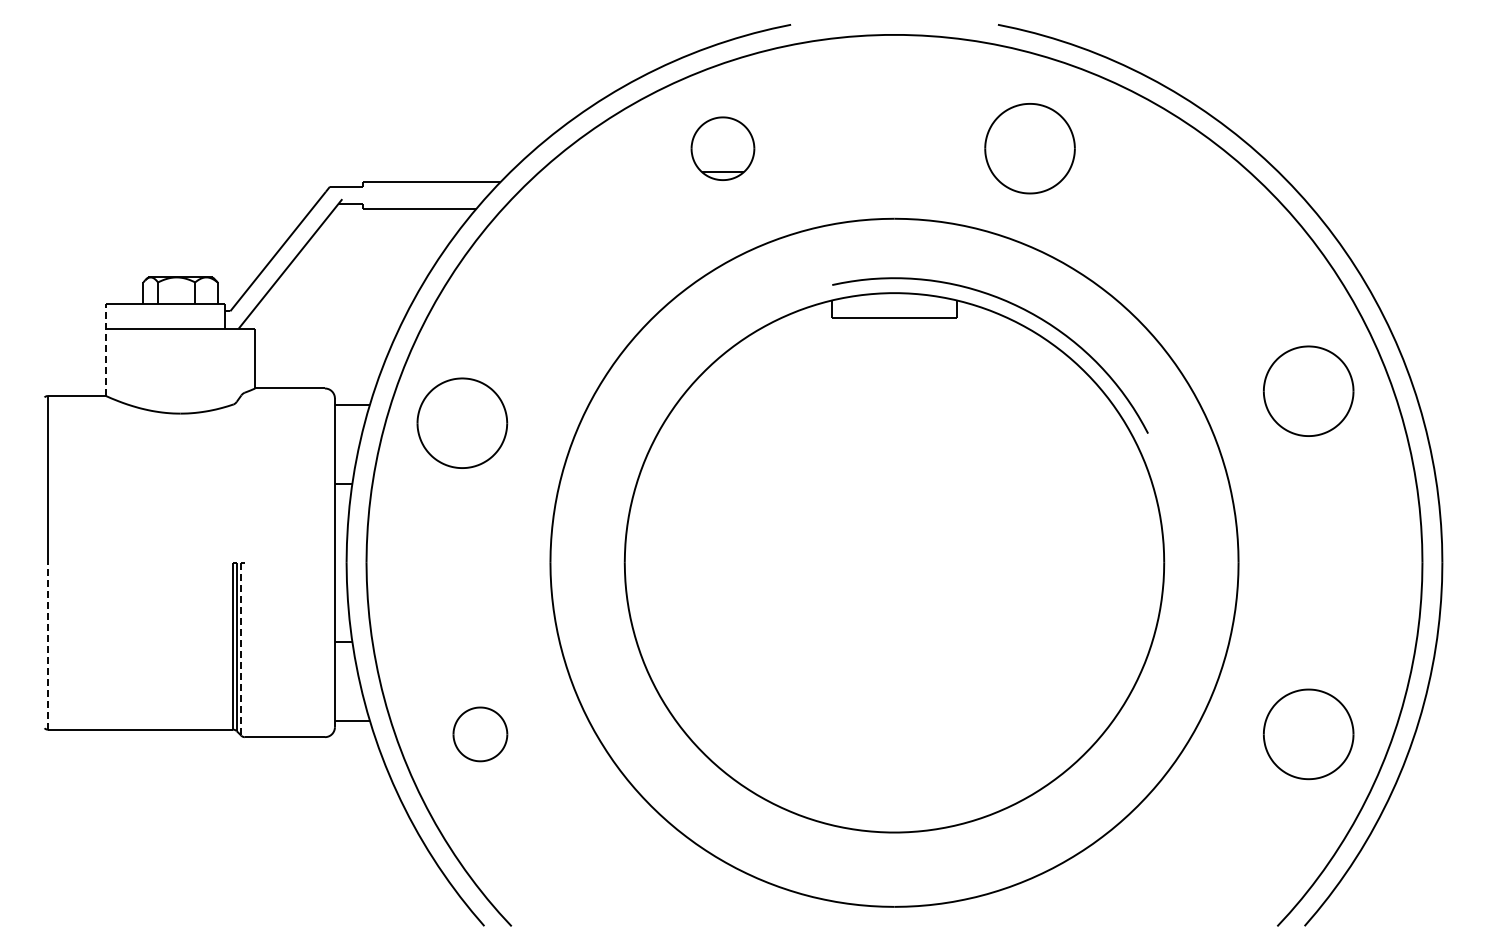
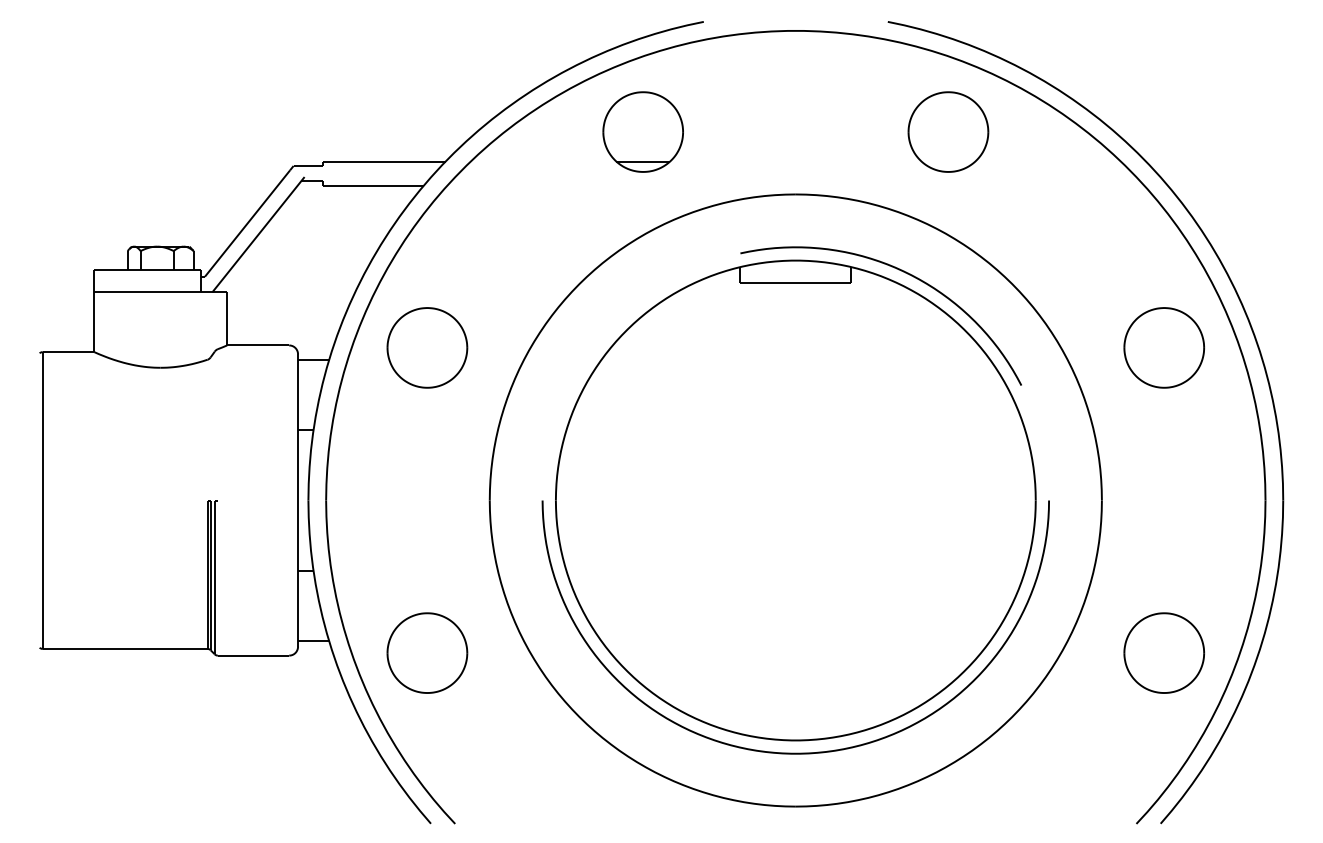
part: (722, 148) -> (642, 131), size x1.43
part: (1029, 148) -> (947, 131), moved
line: (105, 349) -> (93, 310), dashed -> solid
part: (462, 422) -> (427, 347), moved
line: (48, 645) -> (43, 574), dashed -> solid
line: (241, 649) -> (214, 577), dashed -> solid
part: (480, 734) -> (427, 653), size x1.67
curve: (894, 846) -> (795, 752), added

